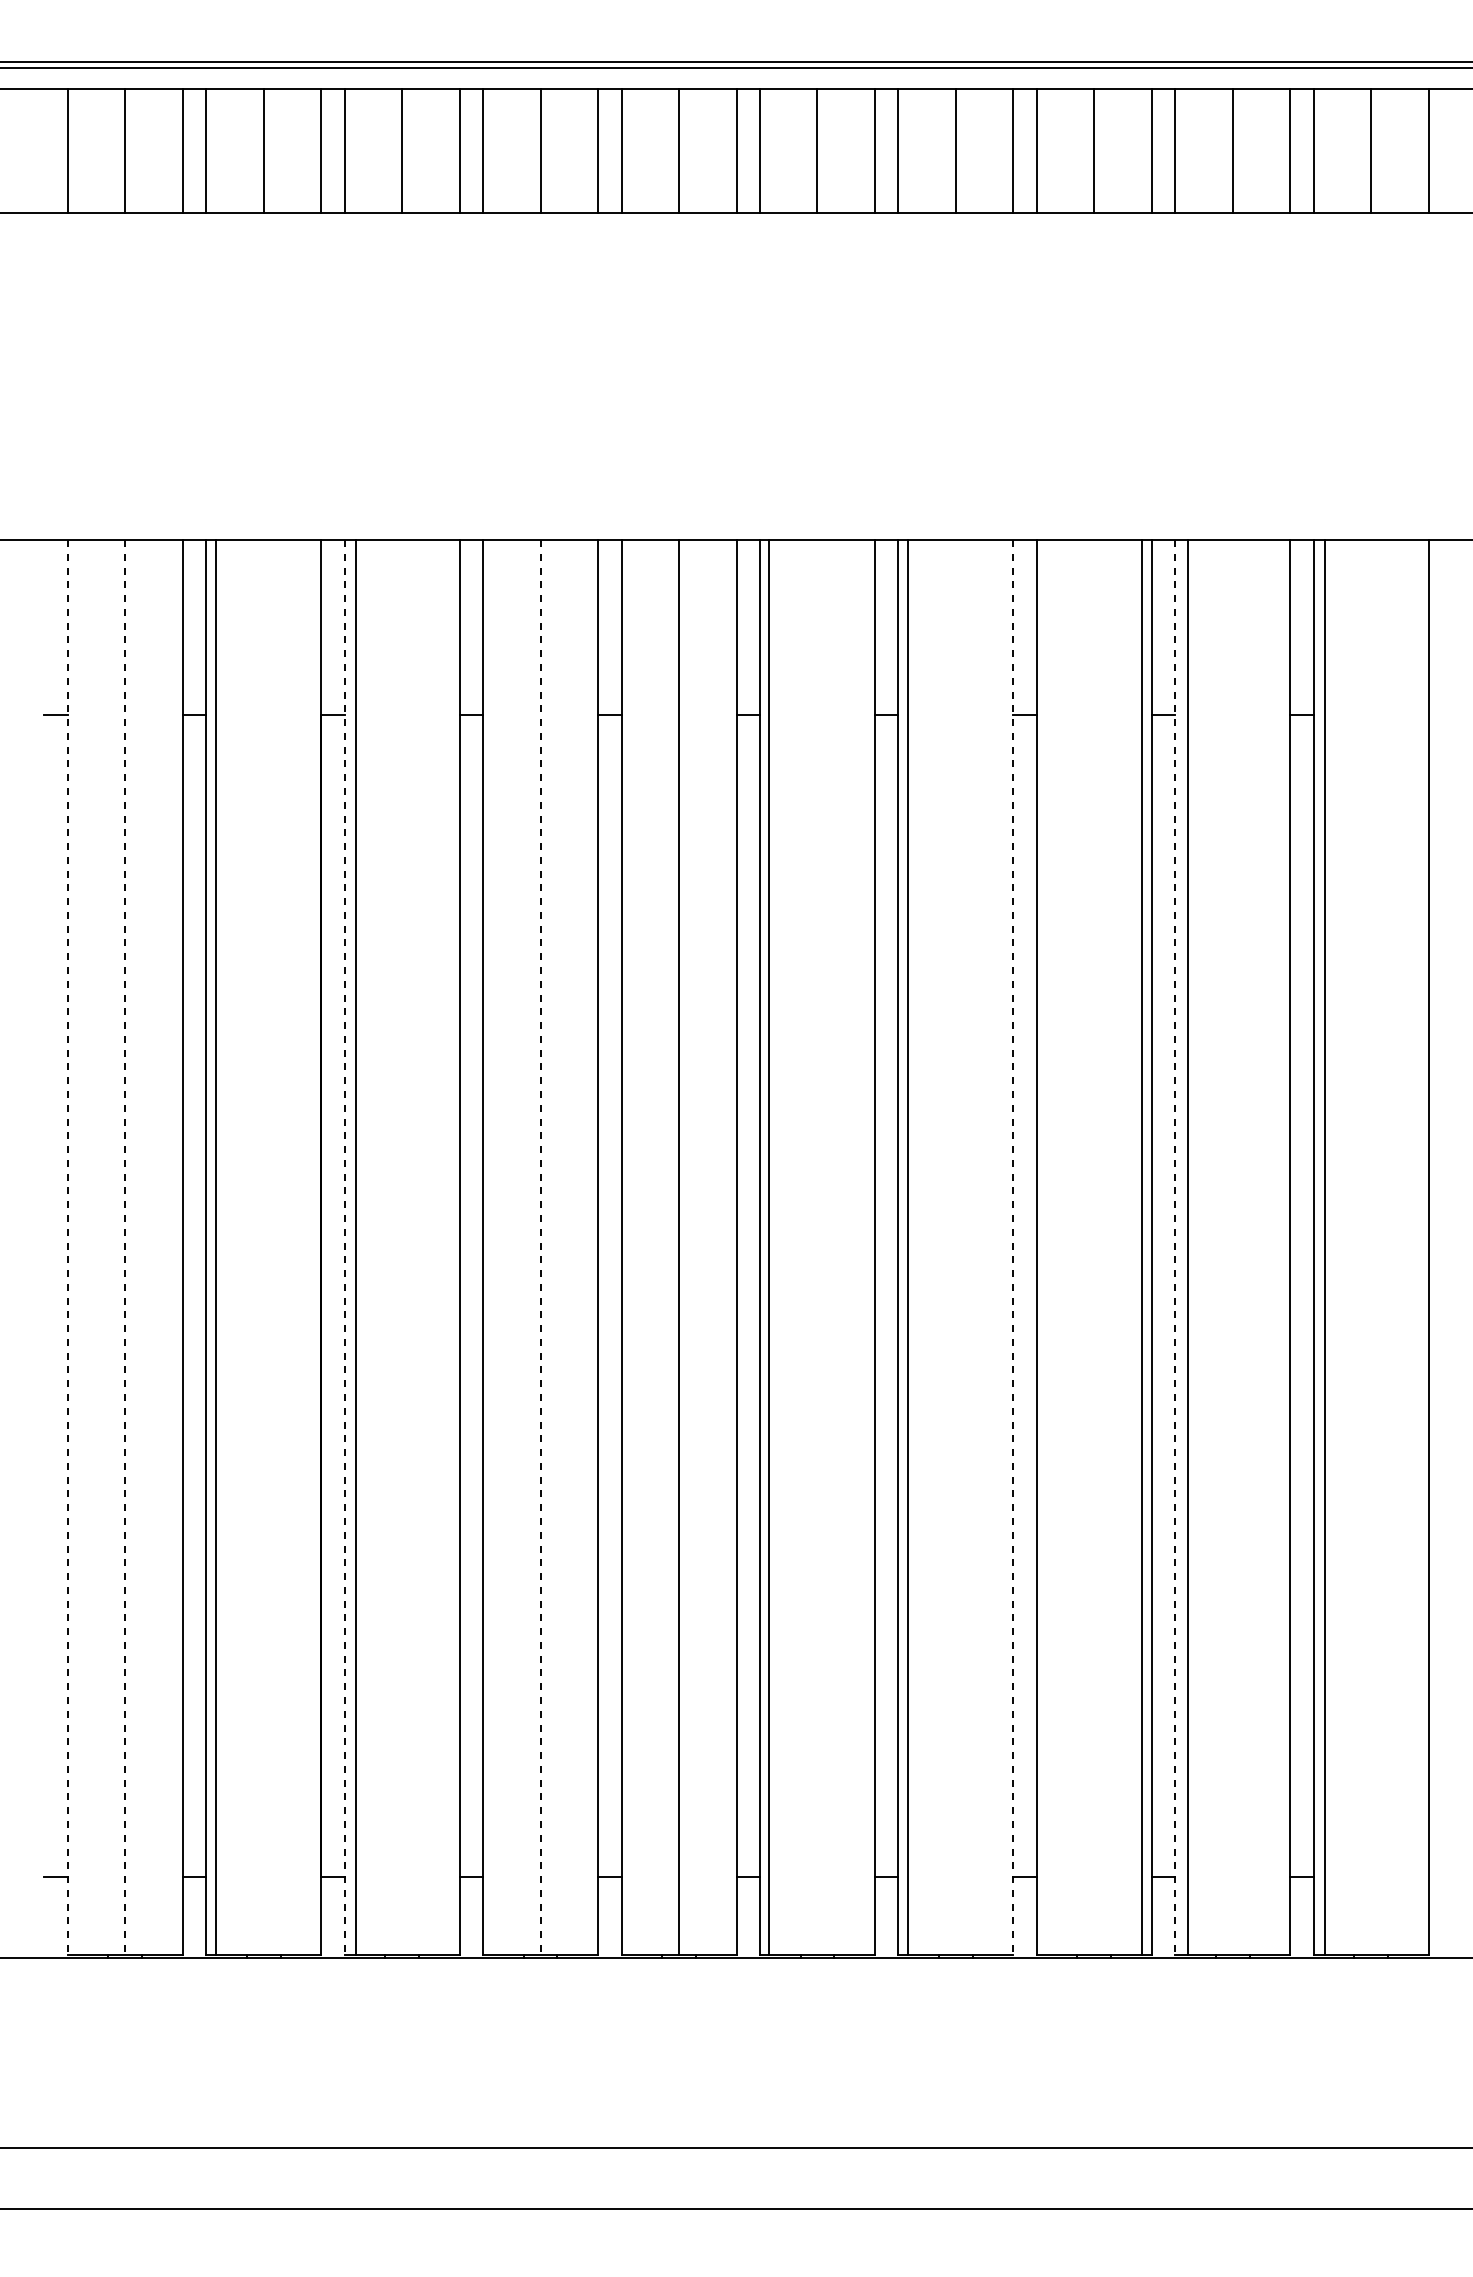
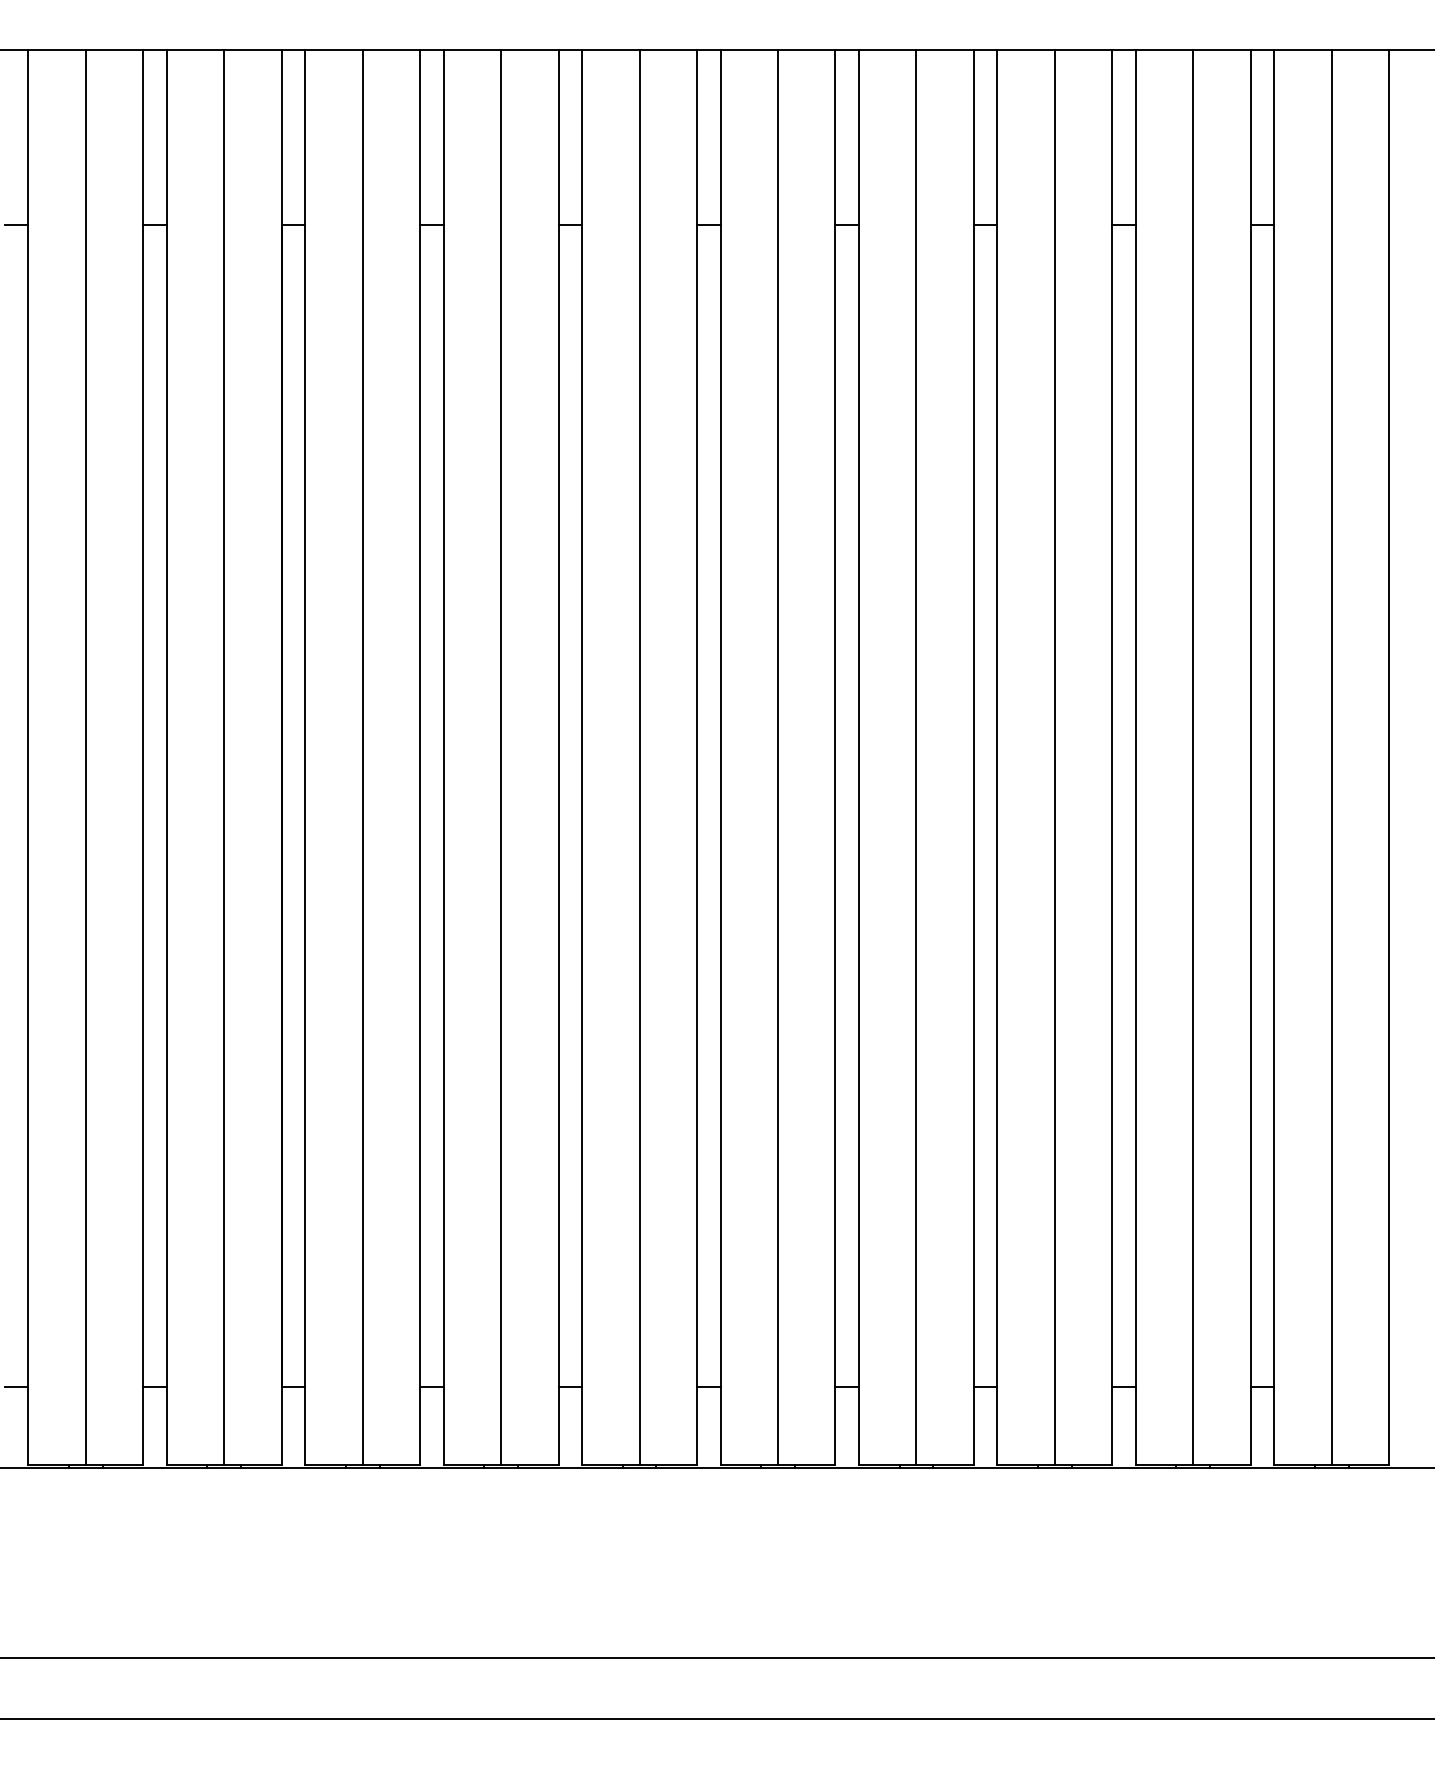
line: (67, 1247) -> (28, 757), dashed -> solid
line: (125, 1247) -> (86, 757), dashed -> solid
line: (215, 1247) -> (224, 757), moved
line: (344, 1247) -> (305, 757), dashed -> solid
line: (356, 1247) -> (363, 757), moved
line: (540, 1247) -> (501, 757), dashed -> solid
line: (769, 1247) -> (778, 757), moved
line: (907, 1247) -> (916, 757), moved
line: (1013, 1247) -> (974, 757), dashed -> solid
line: (1142, 1247) -> (1055, 757), moved
line: (1175, 1247) -> (1136, 757), dashed -> solid
line: (1187, 1247) -> (1193, 757), moved
line: (1325, 1247) -> (1332, 757), moved

